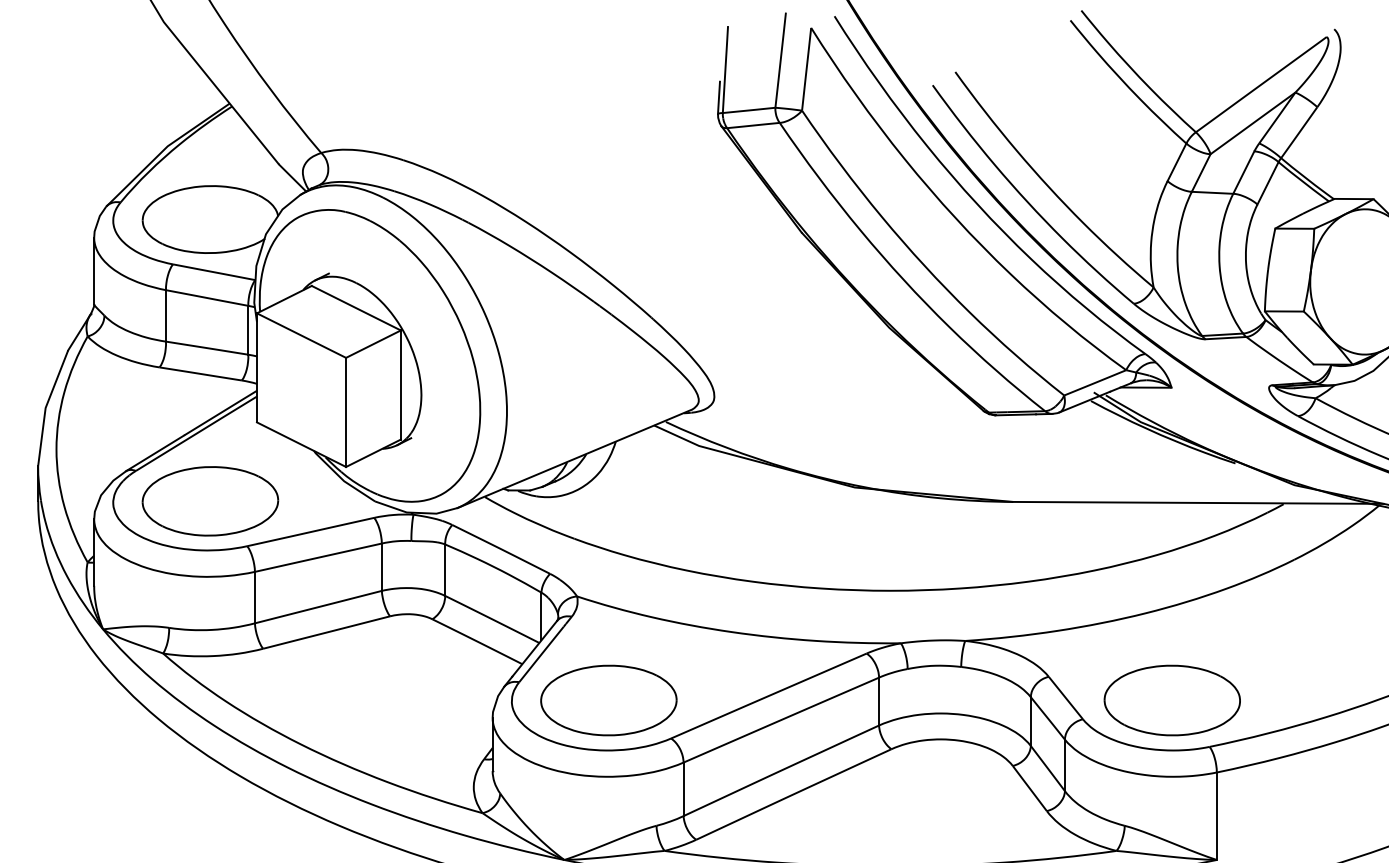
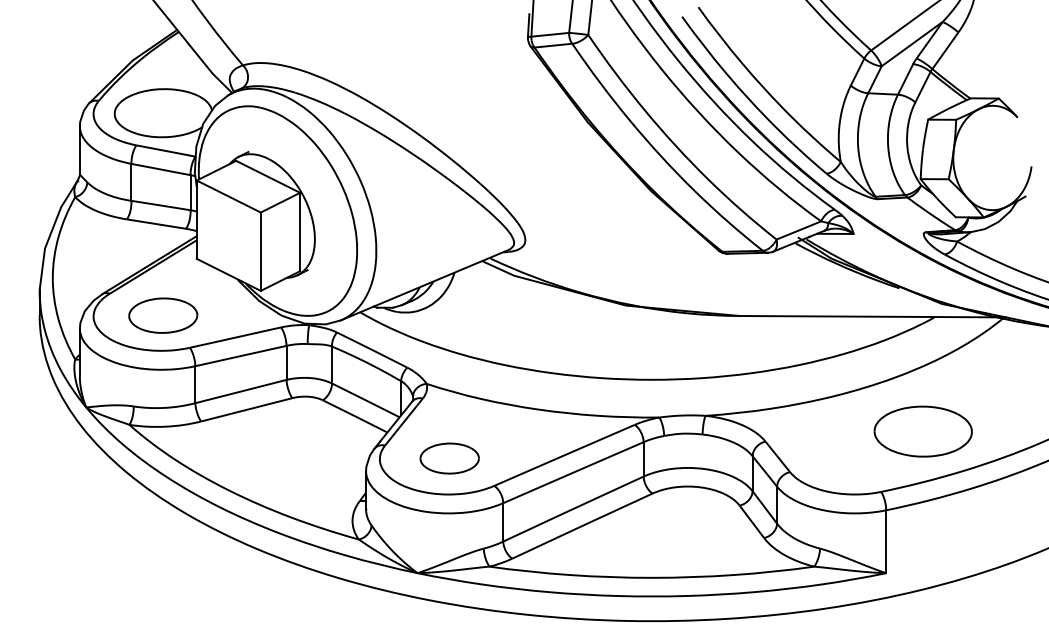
part: (209, 501) -> (162, 315), size x0.7
part: (608, 700) -> (449, 458), size x0.6
part: (1171, 700) -> (922, 431), moved

